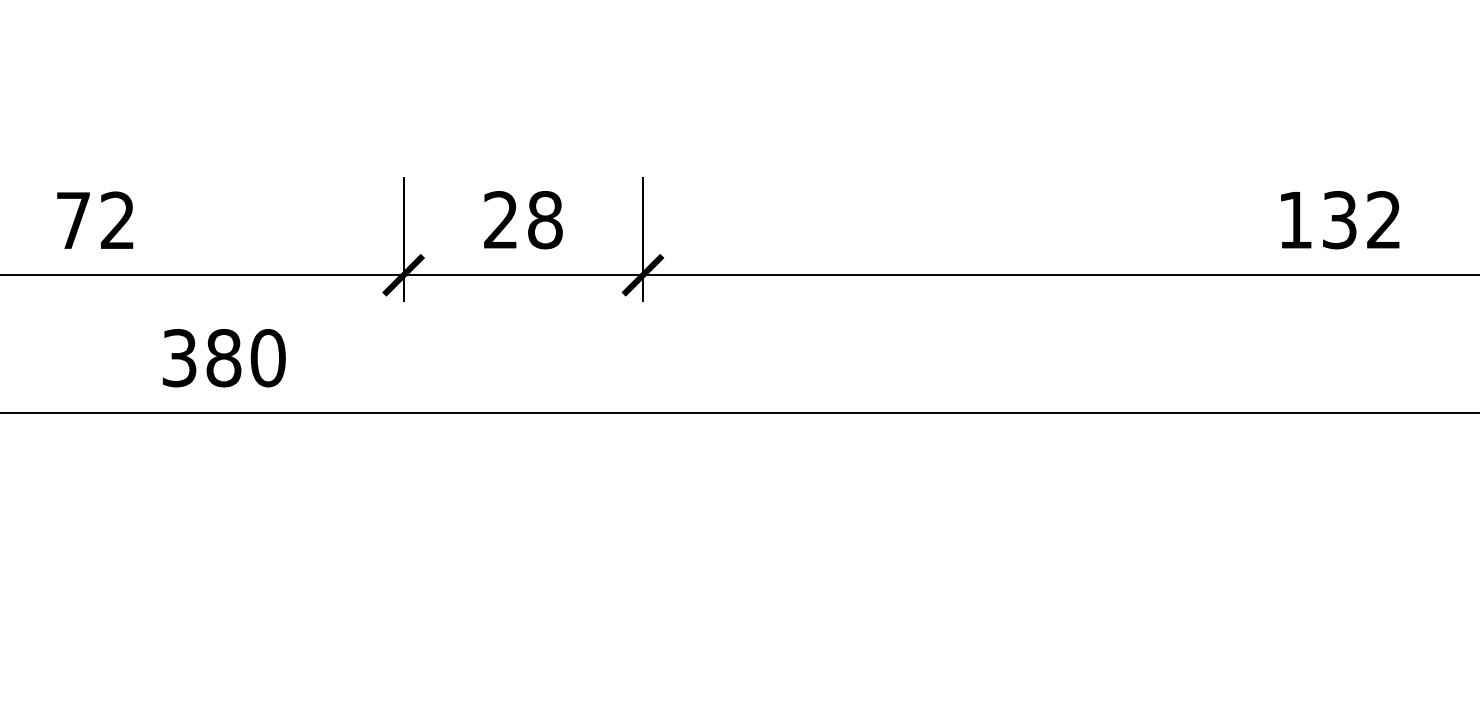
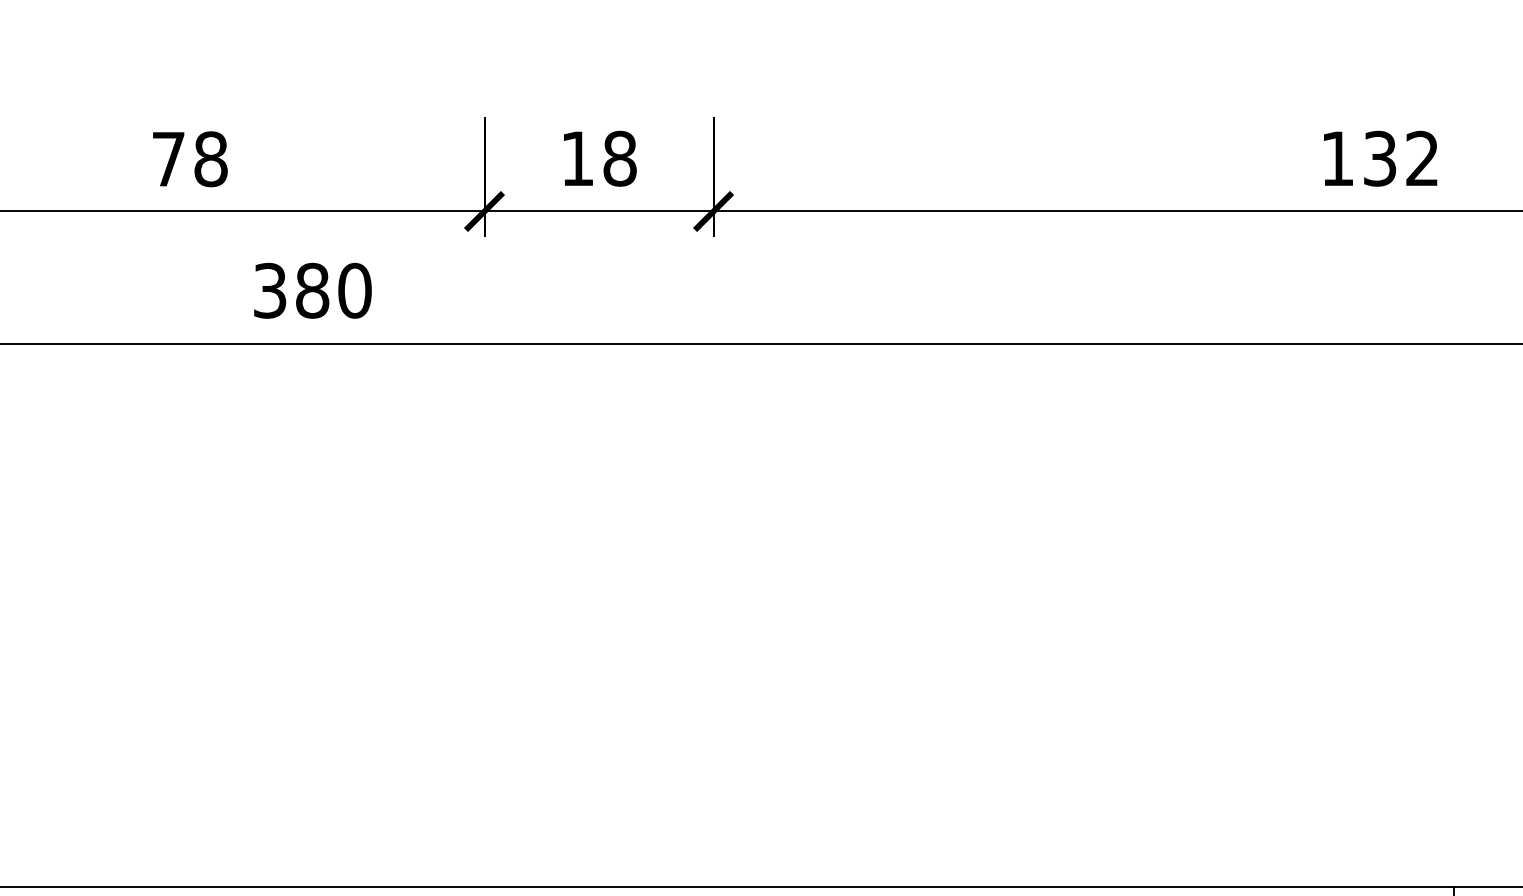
text: (499, 218) -> (576, 157), 28 -> 18
text: (117, 220) -> (210, 159), 72 -> 78

